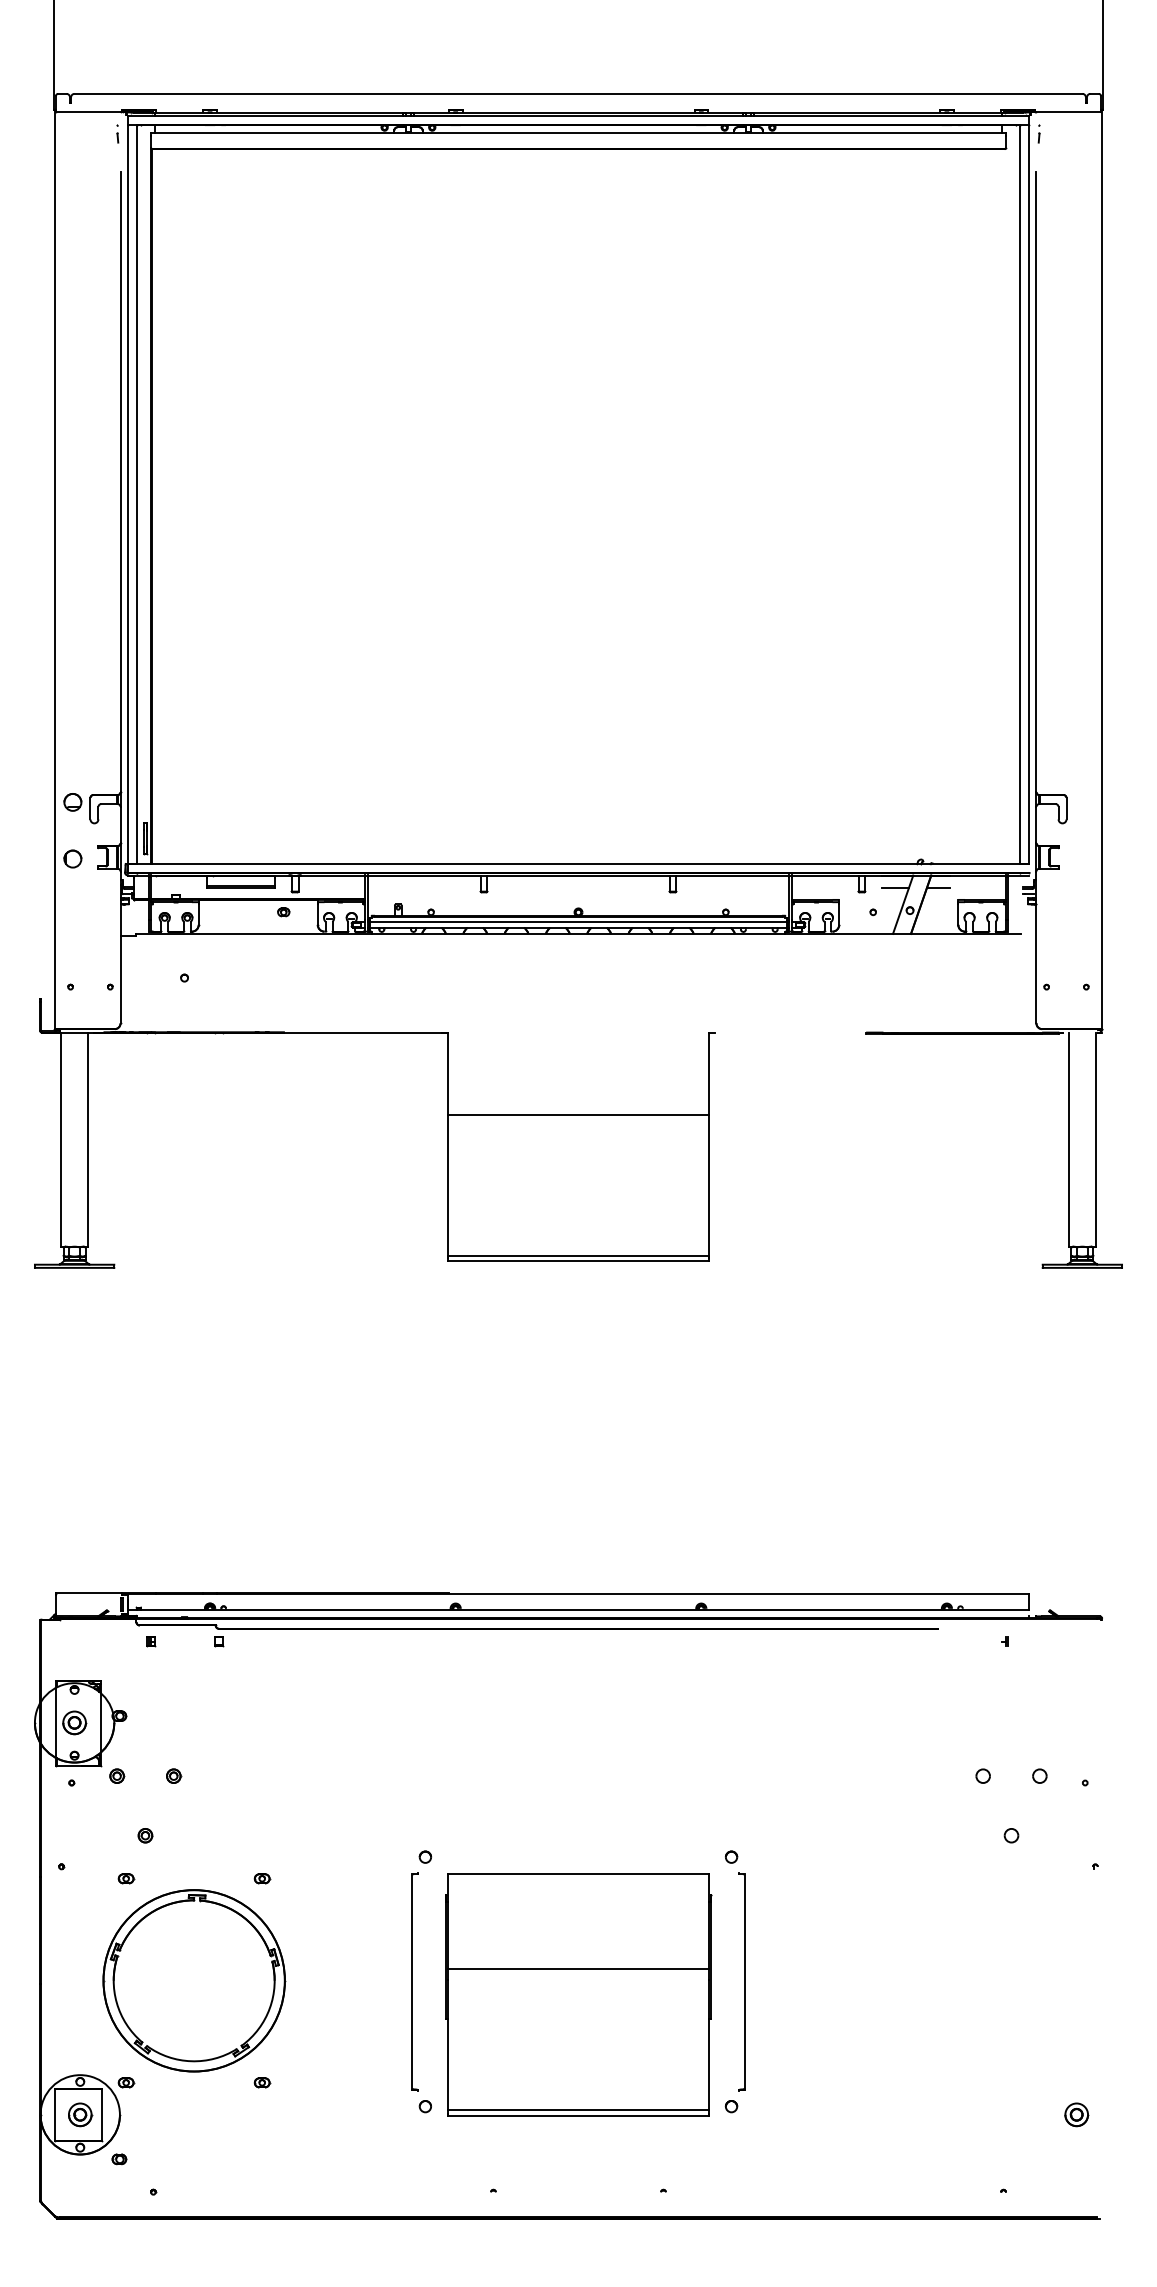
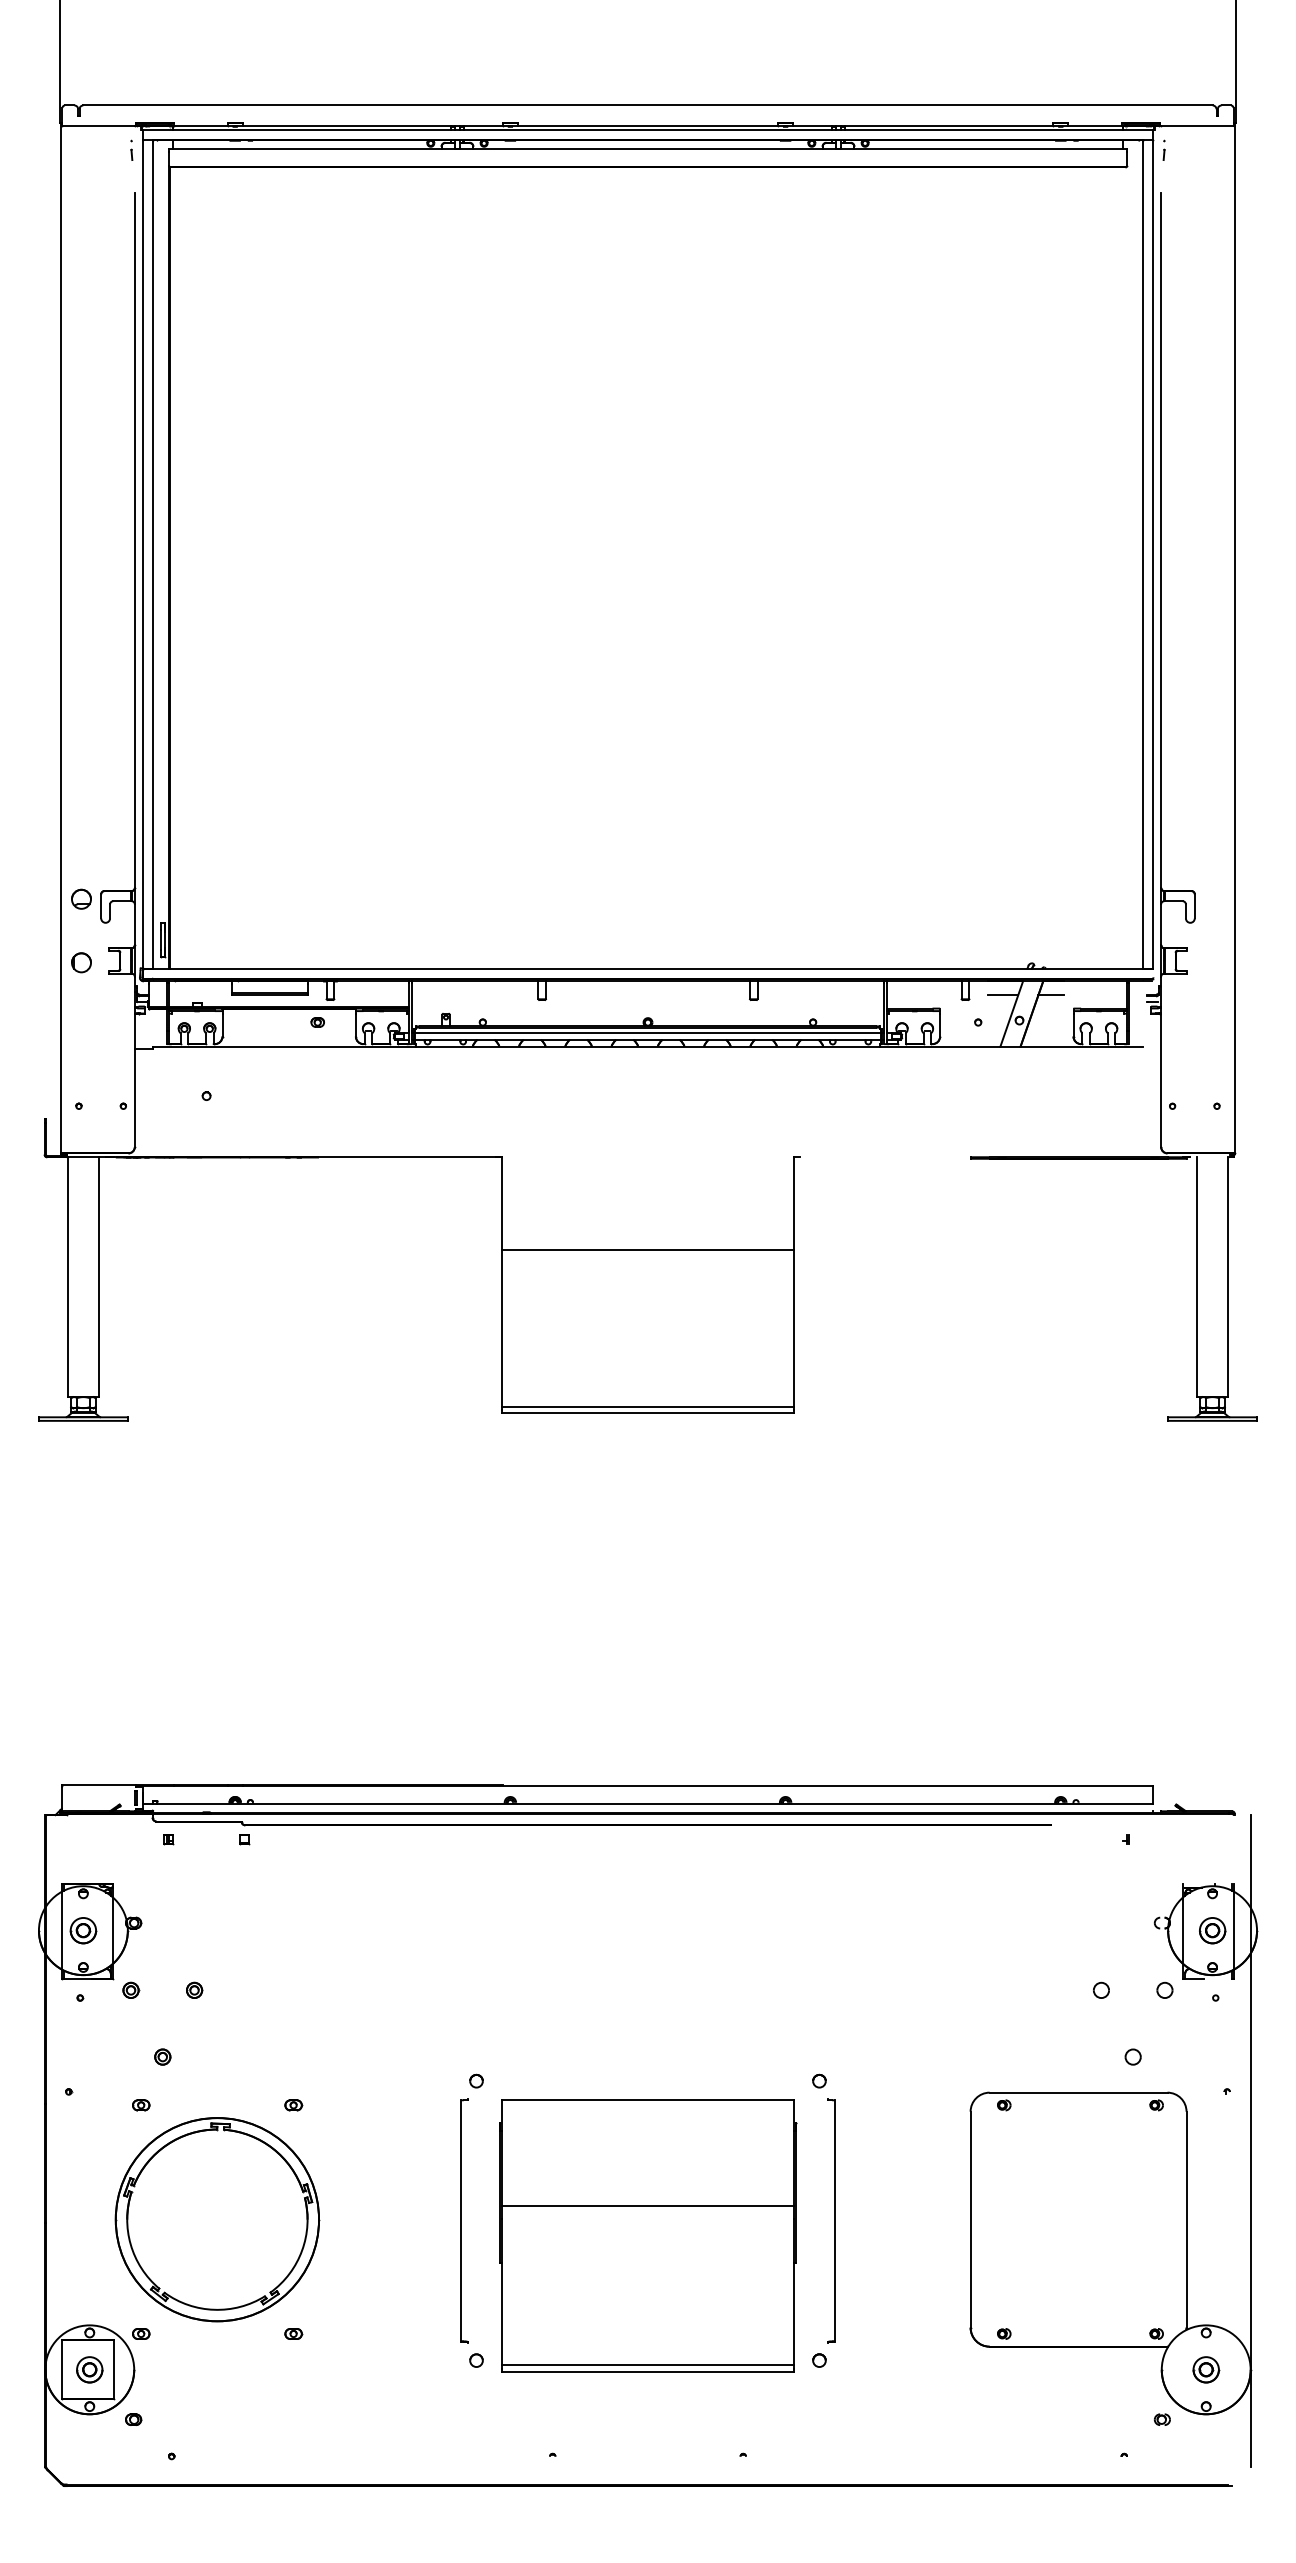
part: (993, 1910) -> (1113, 2140), added

